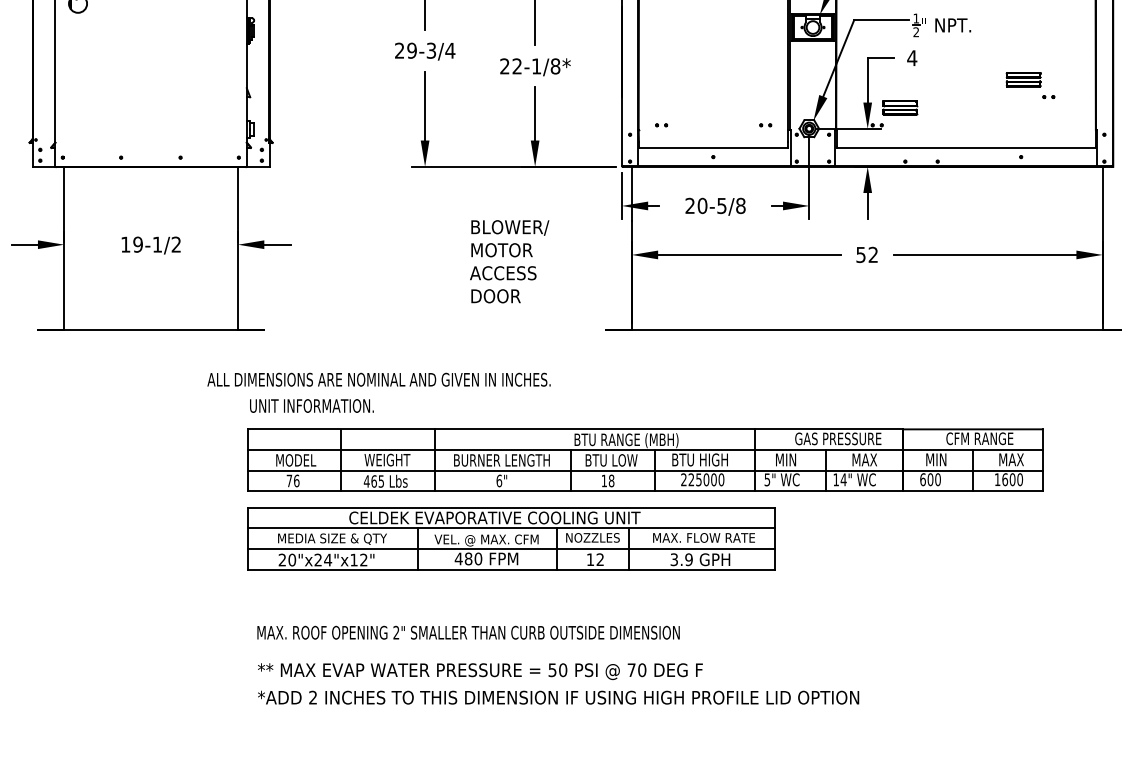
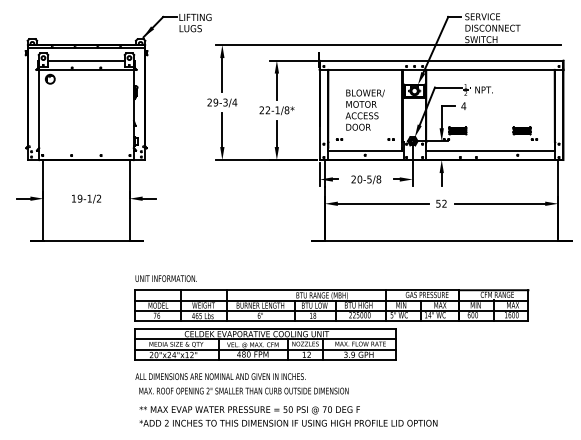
part: (1030, 84) -> (525, 133), moved
text: (508, 260) -> (364, 109), moved
text: (379, 379) -> (220, 376), moved

